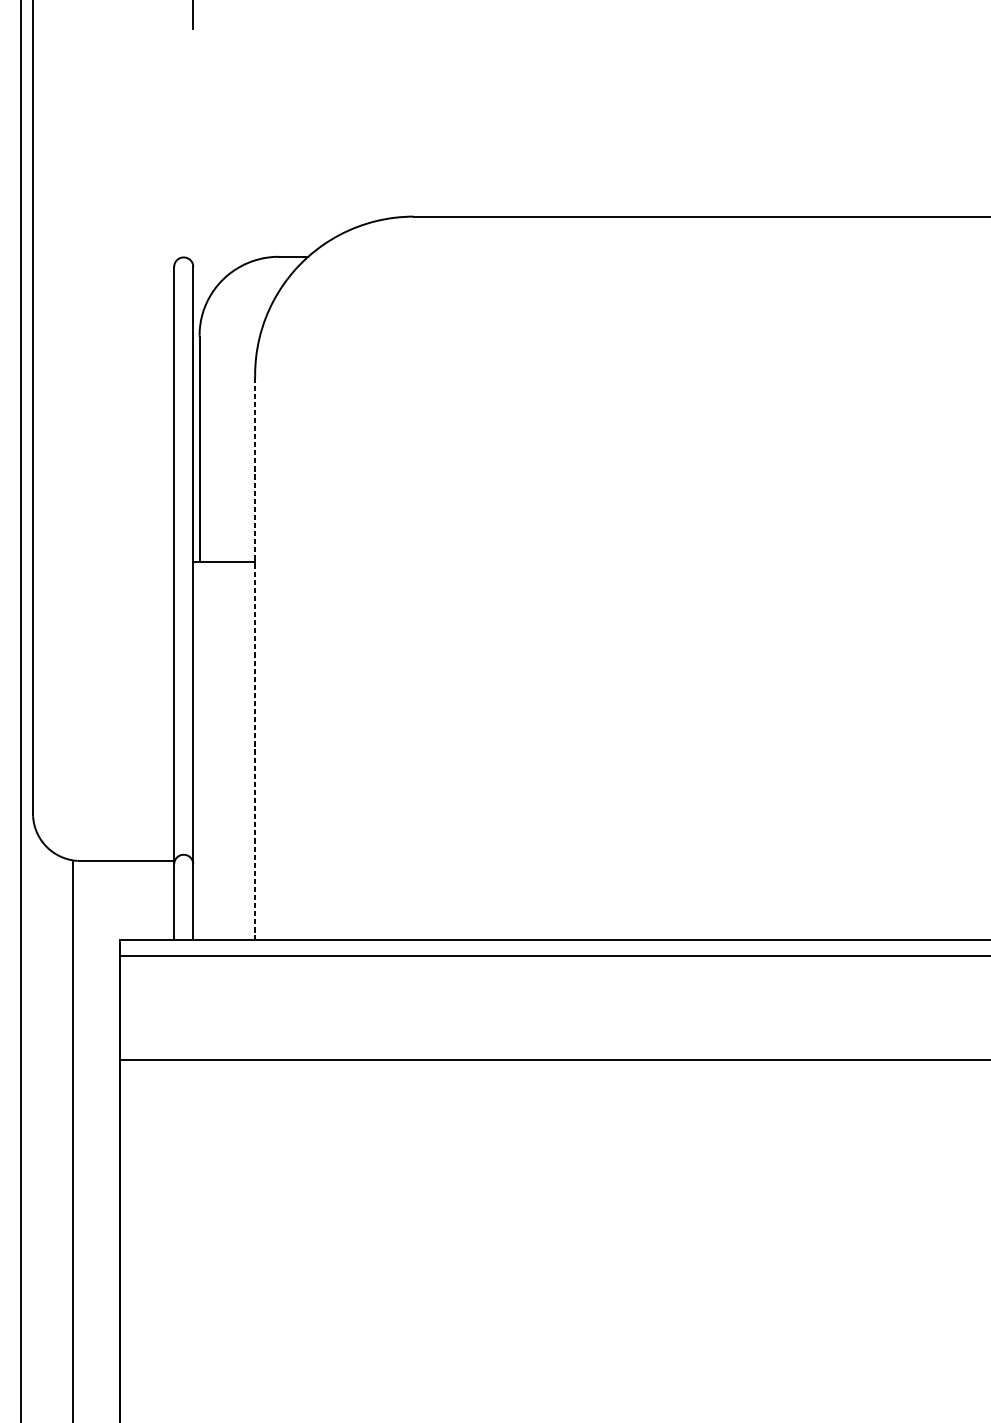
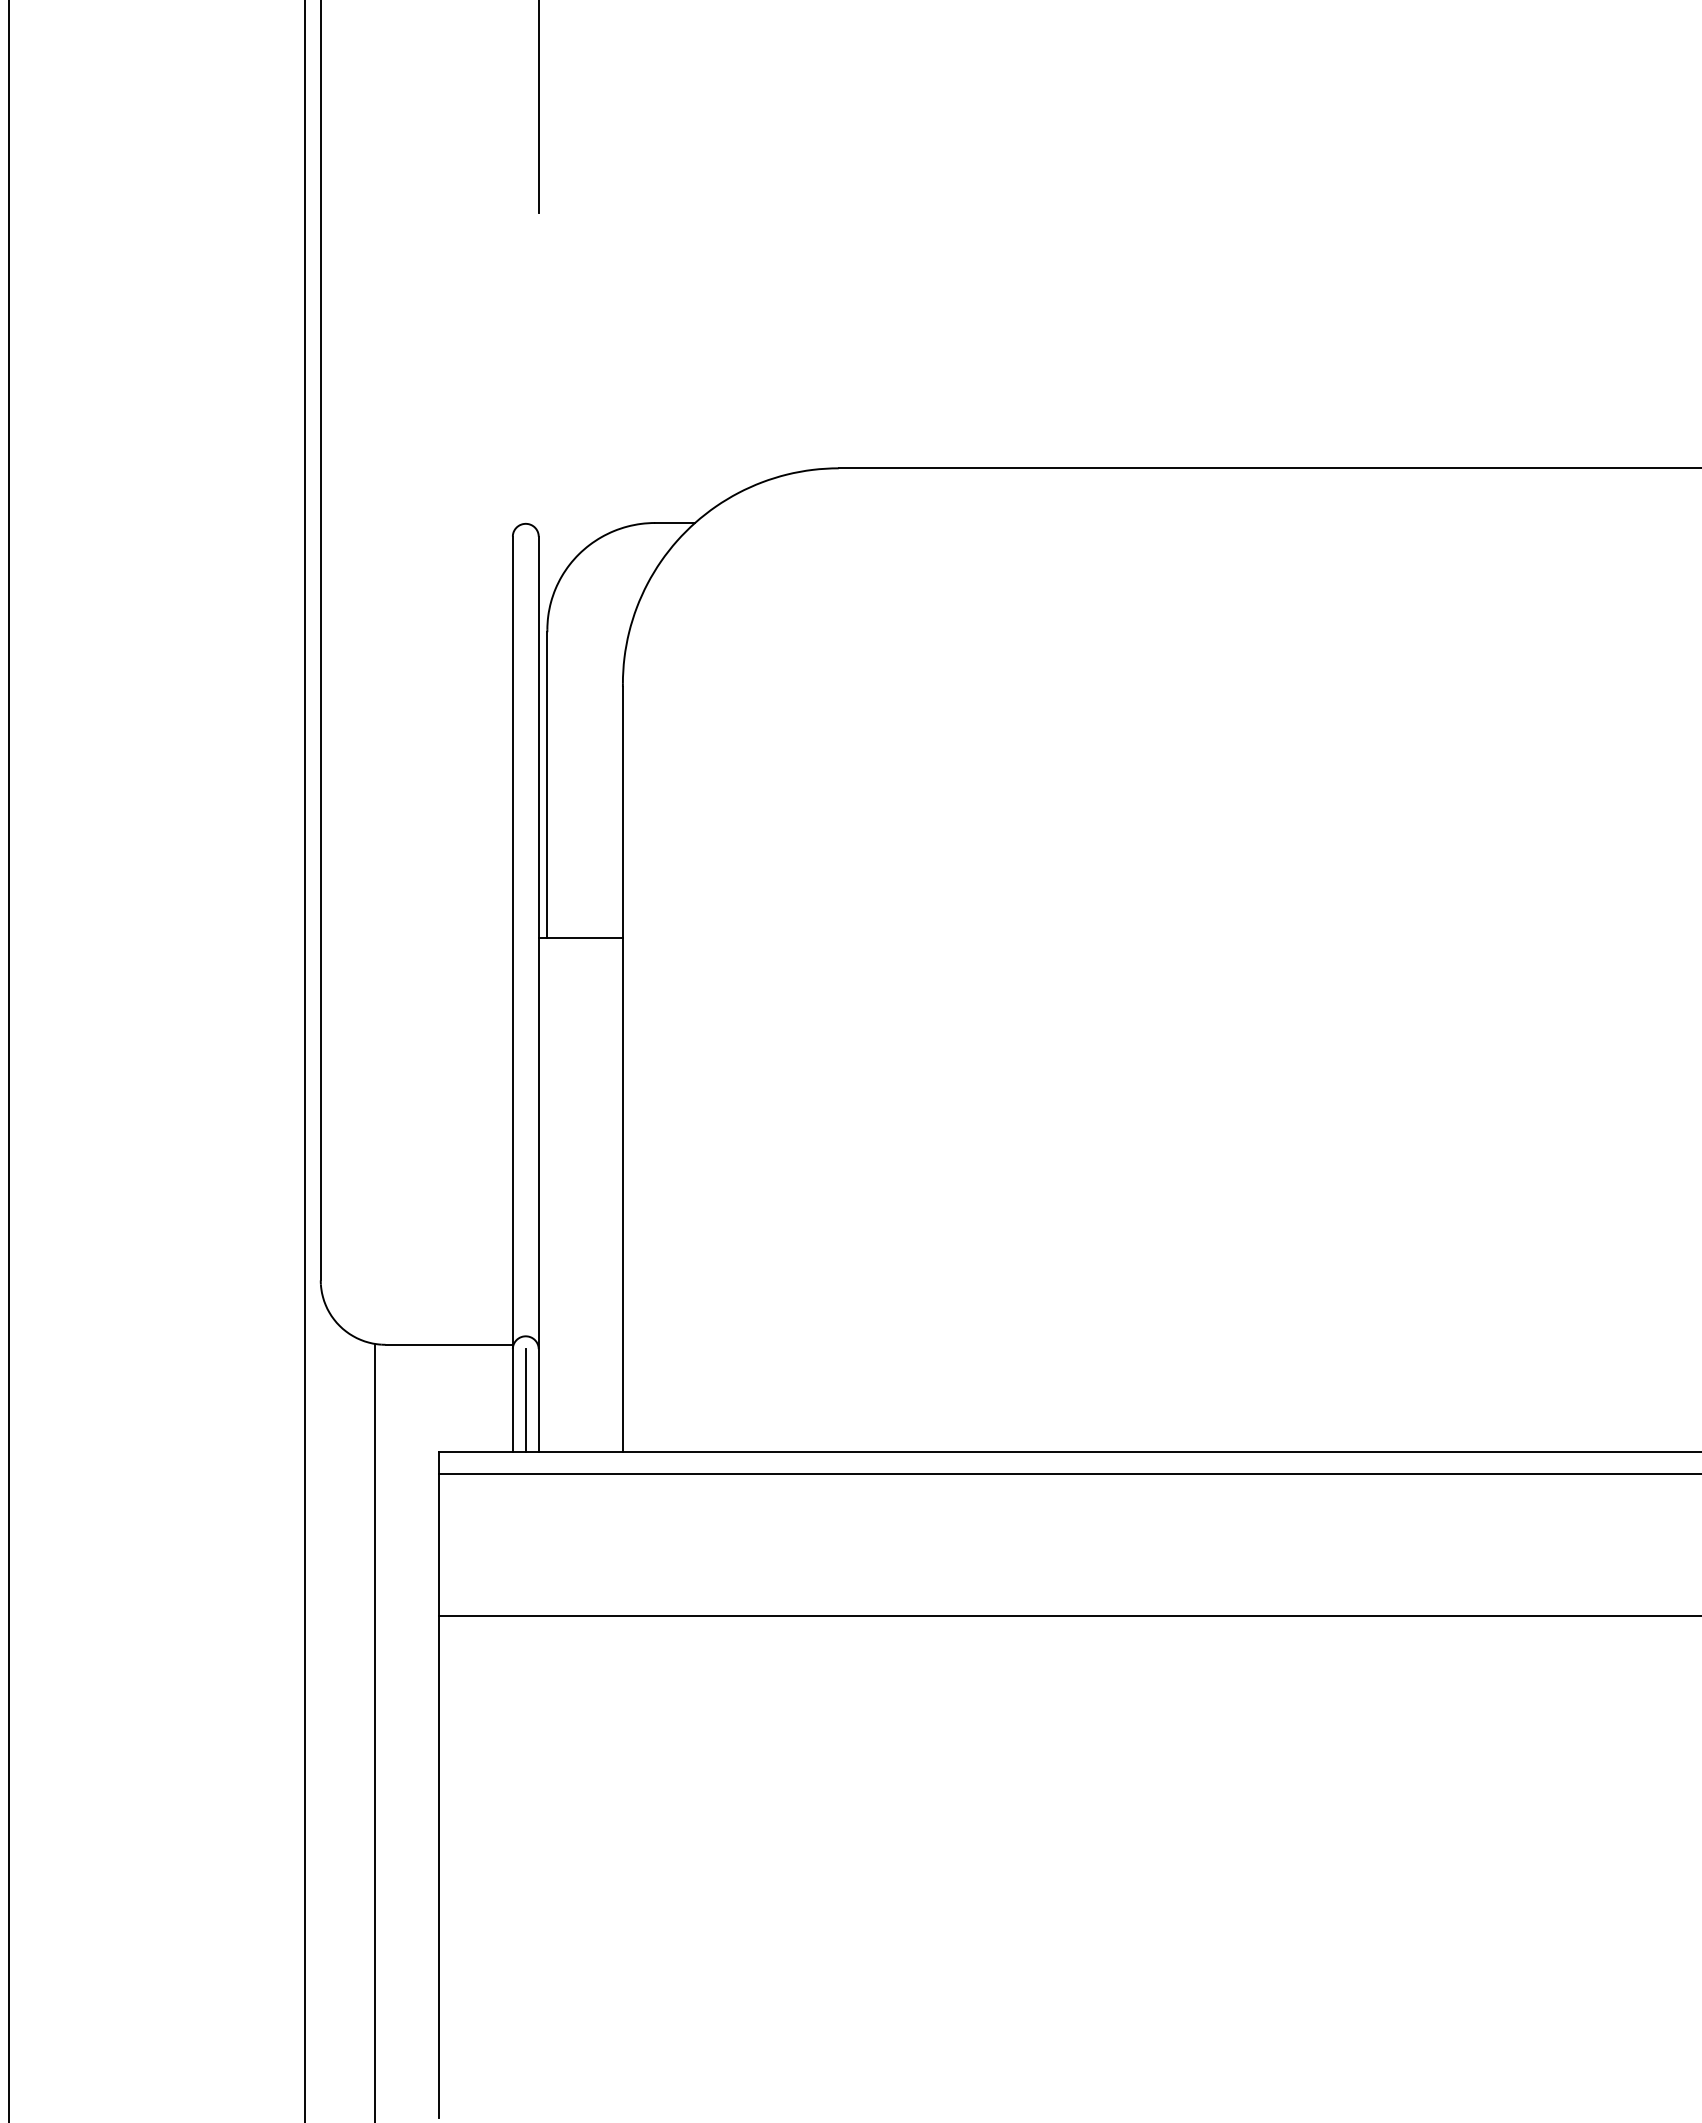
line: (254, 658) -> (622, 1069), dashed -> solid
line: (183, 901) -> (525, 1400), added

